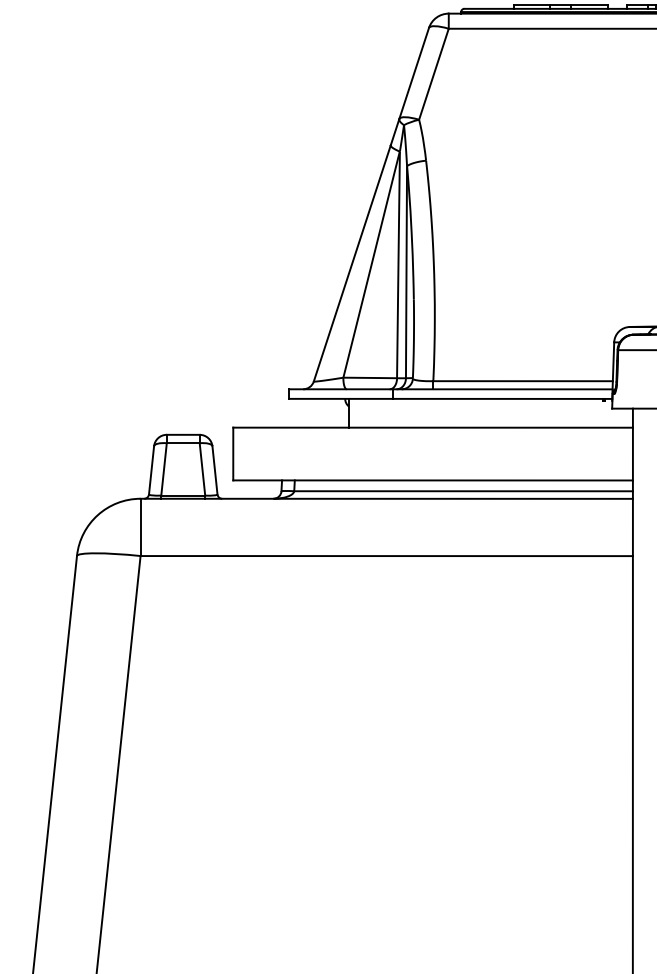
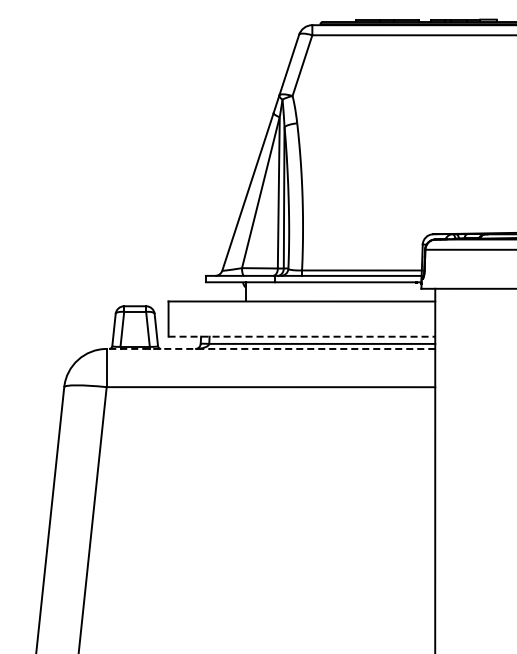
line: (433, 480) -> (302, 336), solid -> dashed
line: (386, 498) -> (270, 348), solid -> dashed

